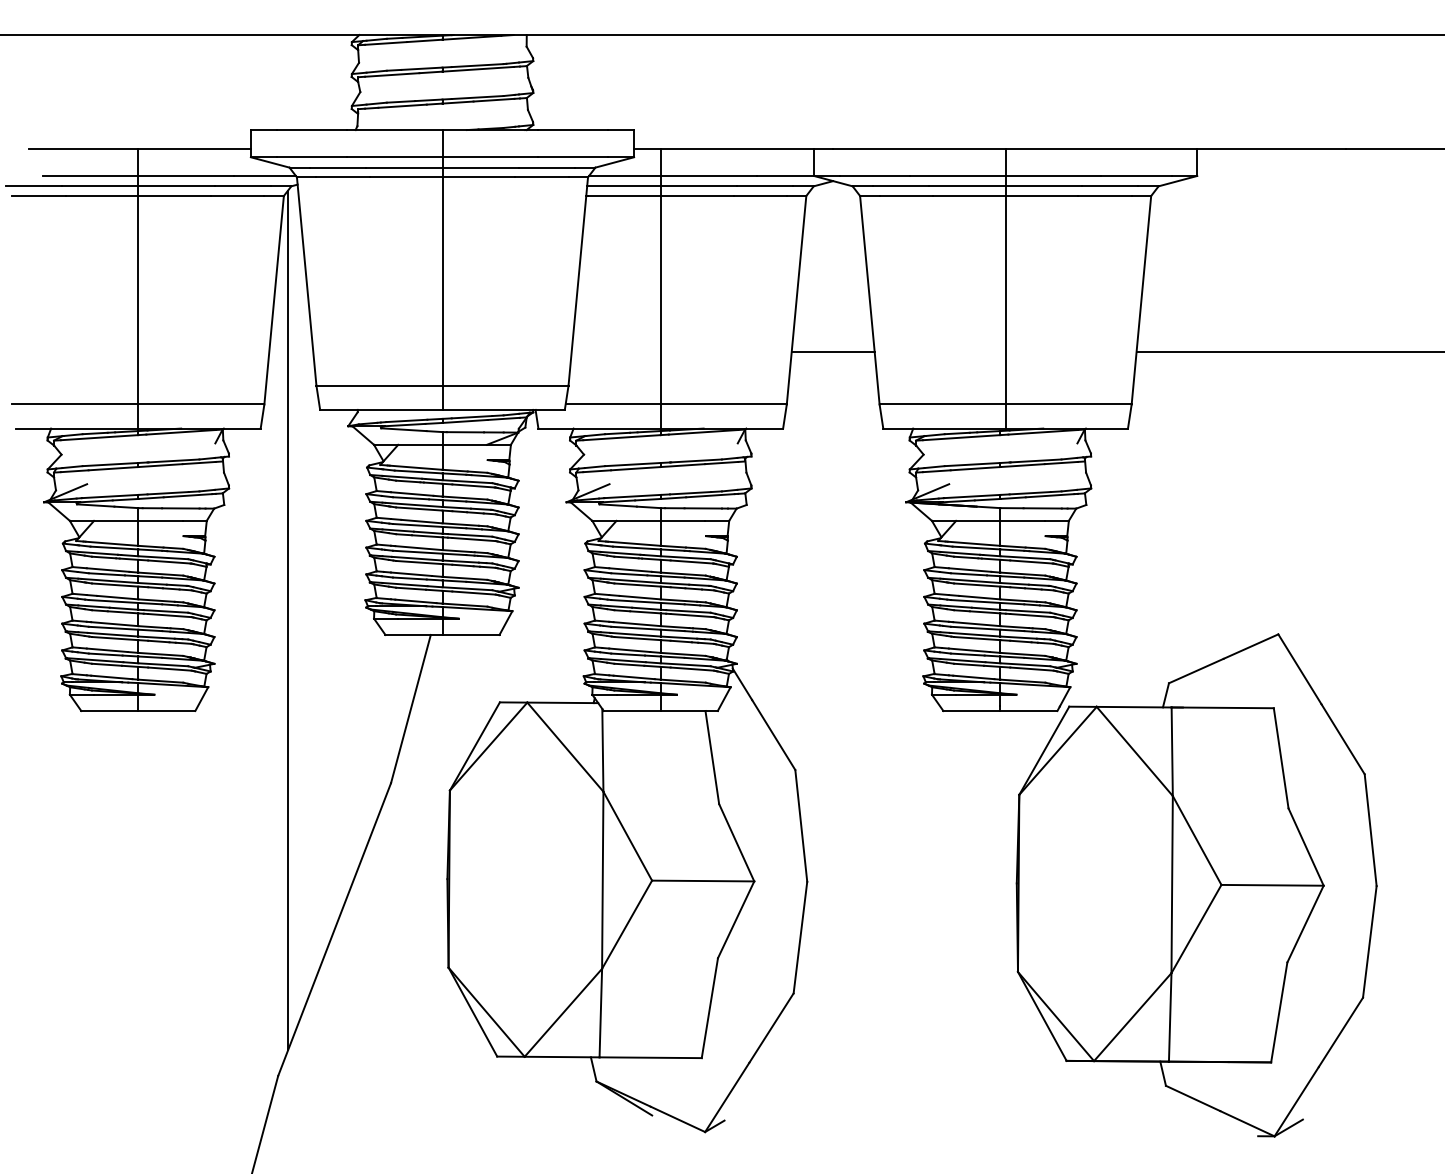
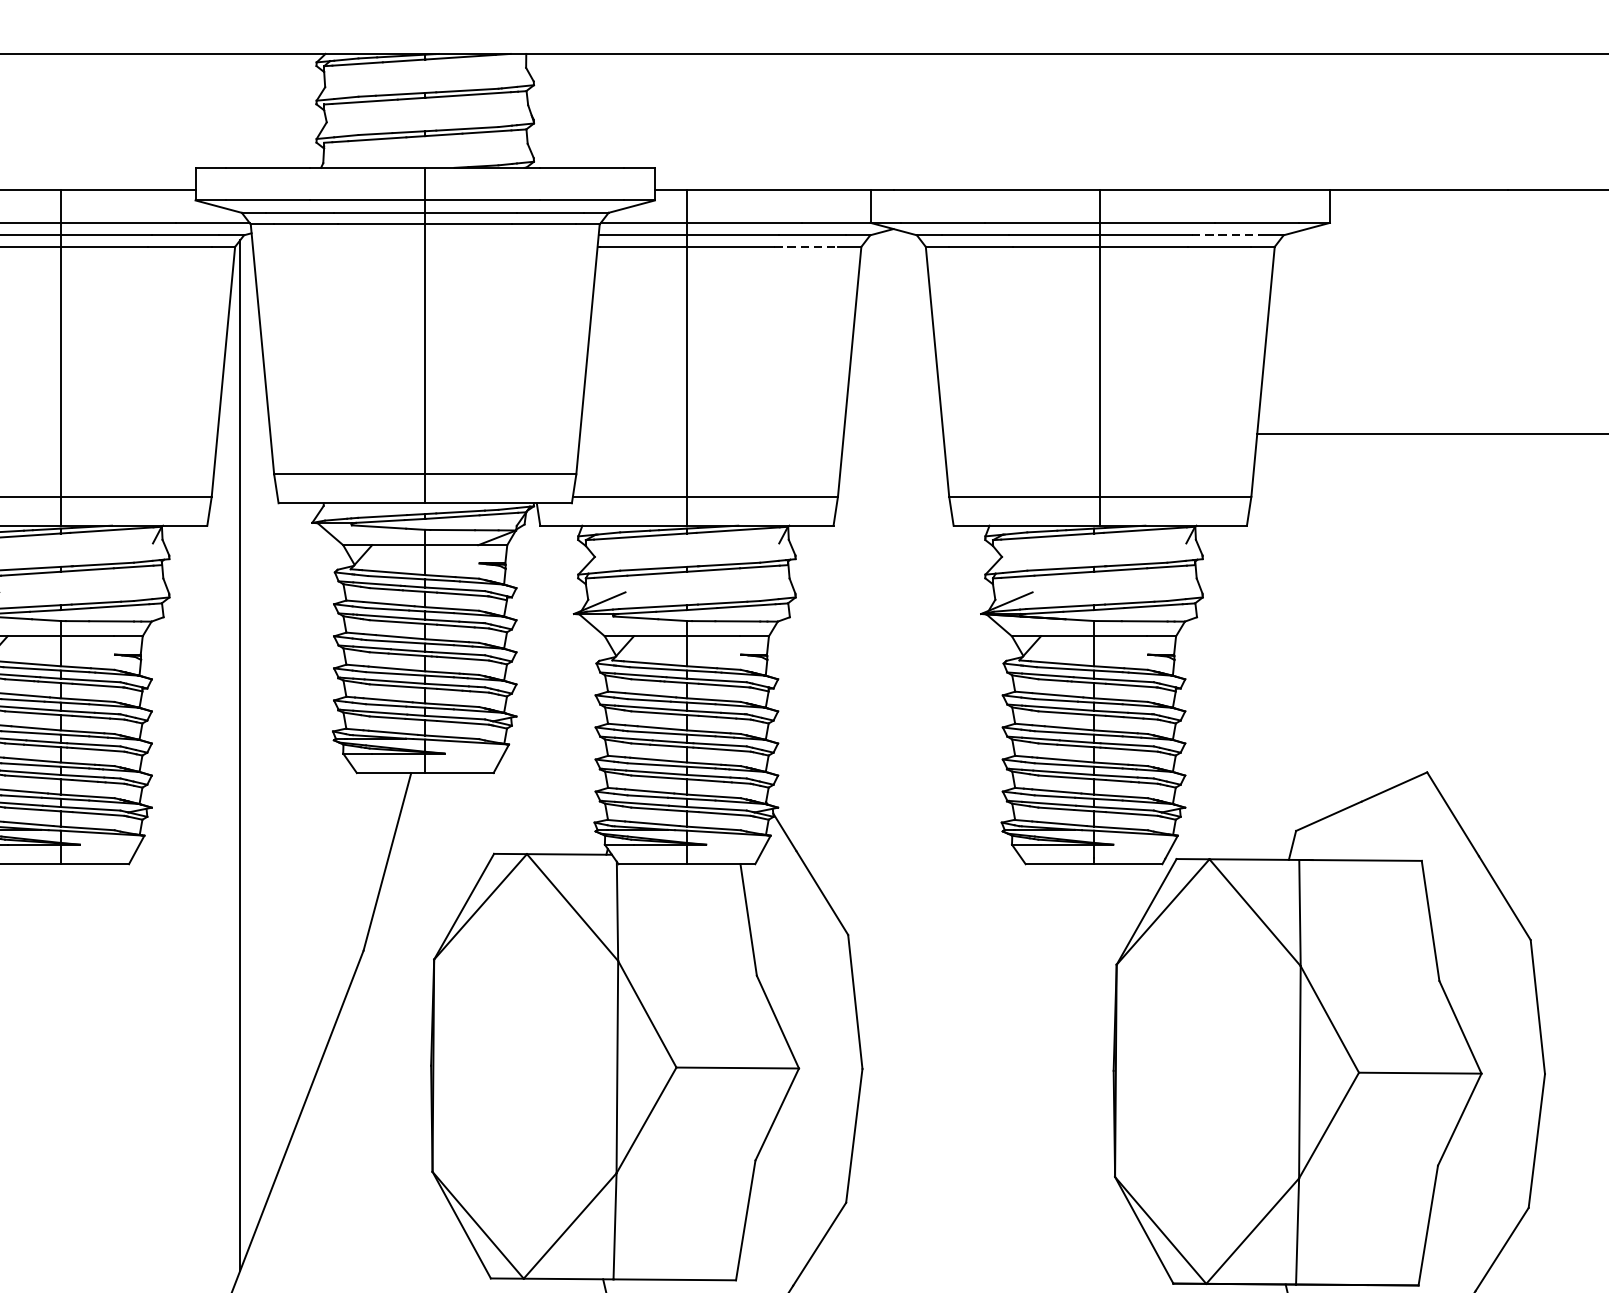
line: (1110, 186) -> (1225, 235), solid -> dashed
line: (760, 196) -> (806, 247), solid -> dashed
line: (832, 352) -> (892, 434), removed

